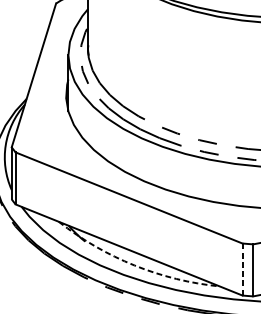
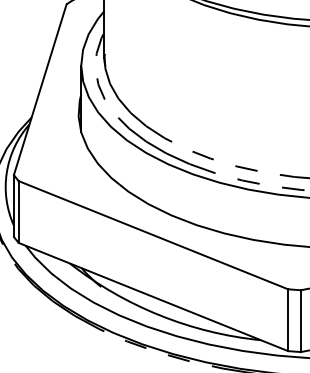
arc: (134, 265) -> (159, 315), dashed -> solid
line: (242, 269) -> (288, 320), dashed -> solid

